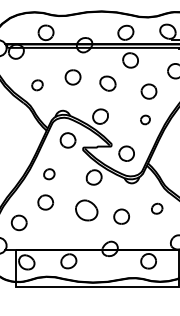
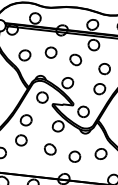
part: (37, 85) -> (24, 55), size x1.43
part: (145, 119) -> (99, 88), size x1.67
part: (49, 174) -> (26, 120), size x1.43
part: (156, 208) -> (100, 153), size x1.43
part: (86, 210) -> (50, 149), size x0.71

